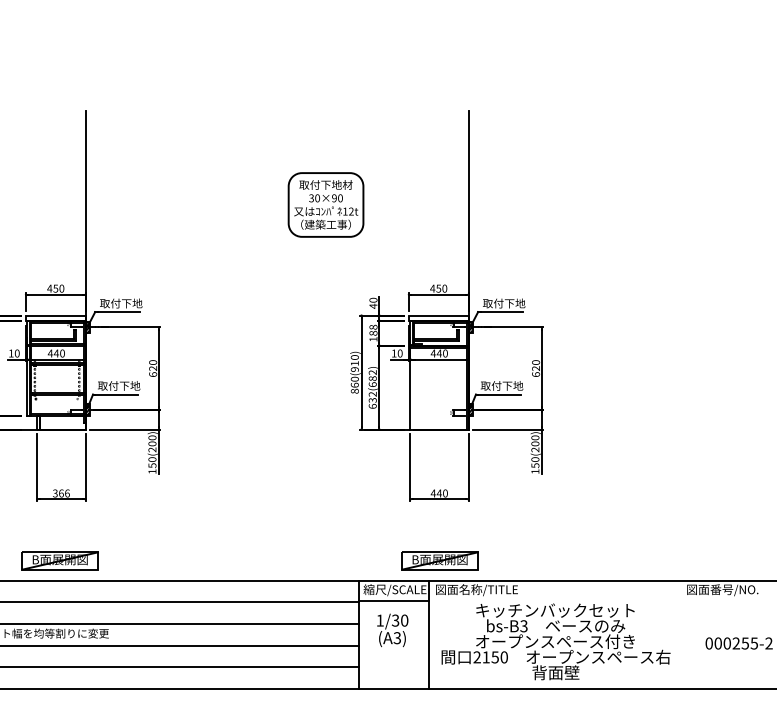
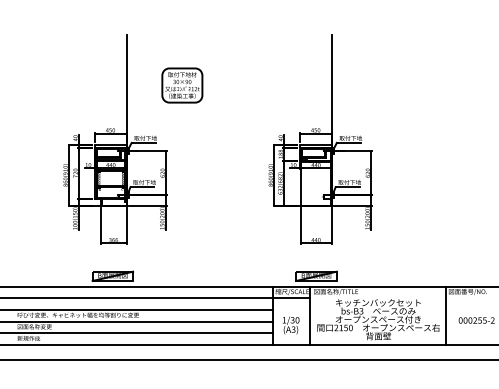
part: (326, 204) -> (182, 85), moved
text: (393, 630) -> (291, 325), moved
line: (680, 634) -> (445, 315), added

